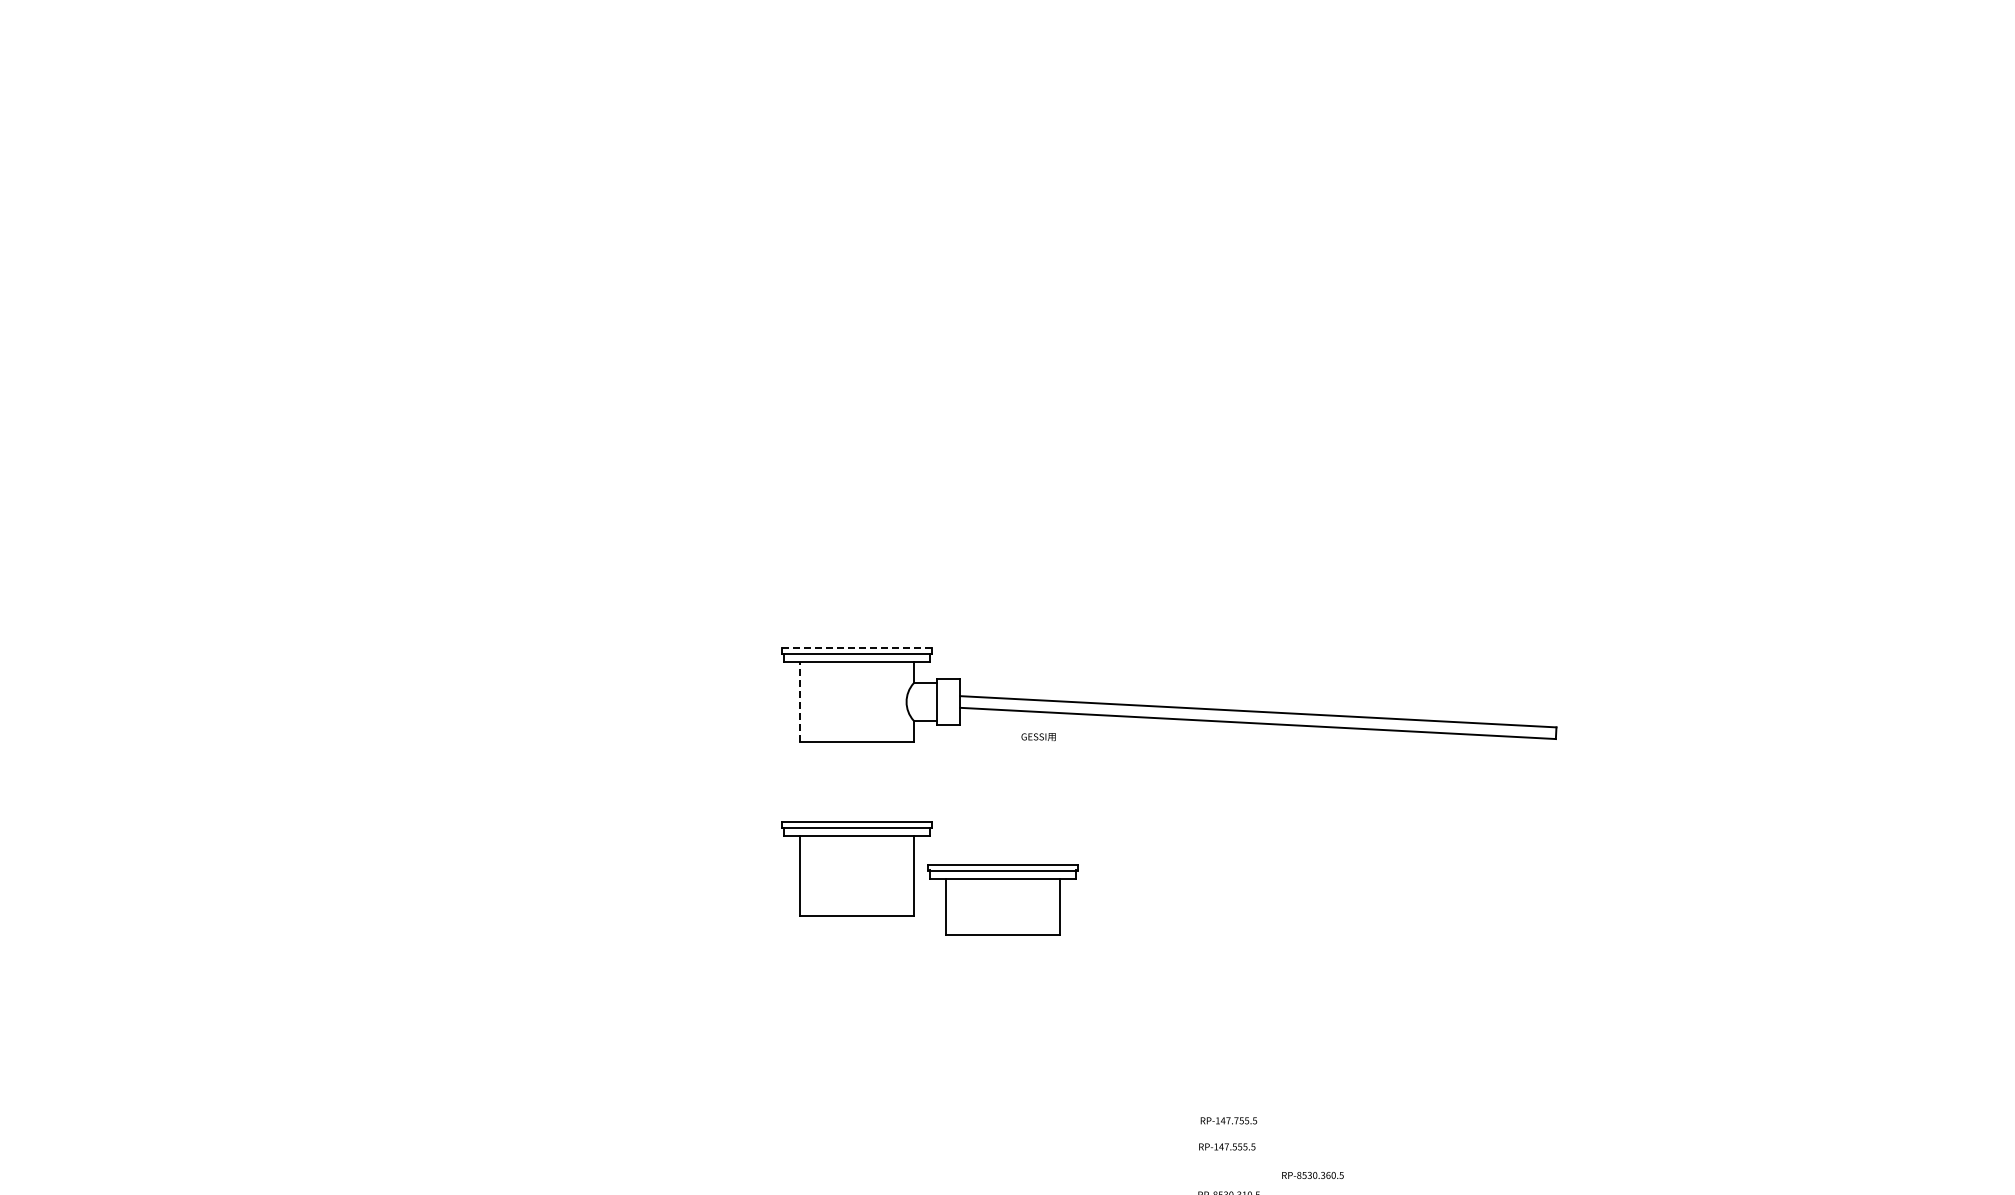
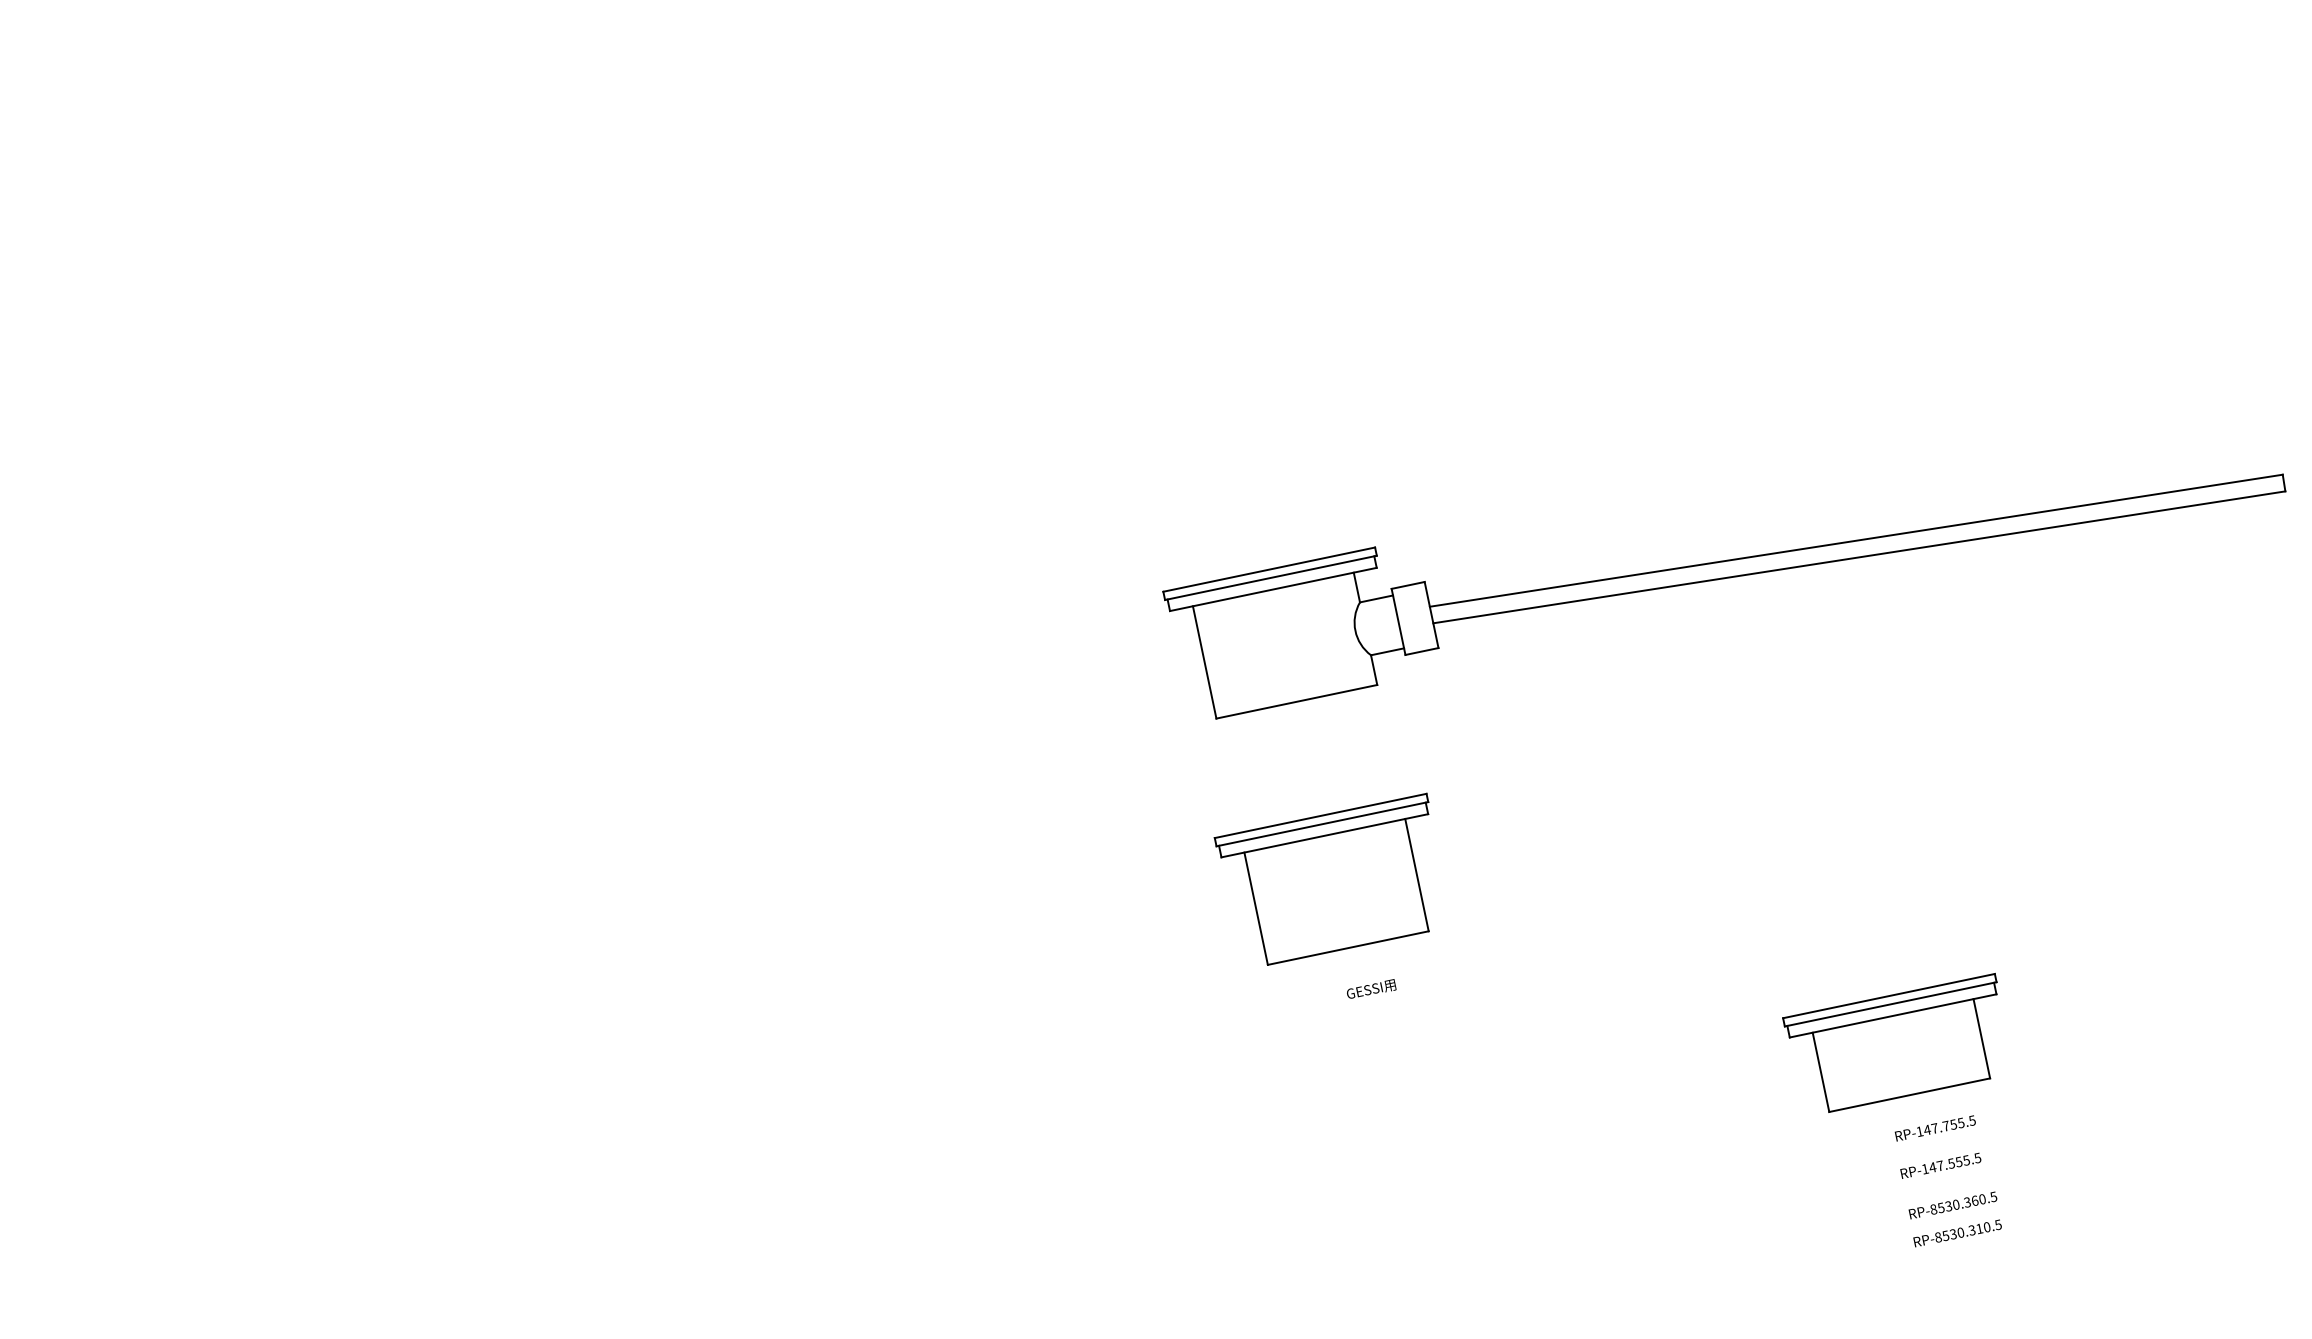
line: (856, 648) -> (1268, 570), dashed -> solid
line: (800, 702) -> (1205, 663), dashed -> solid
text: (1038, 737) -> (1371, 990), moved
part: (1002, 899) -> (1898, 1045), moved
text: (1312, 1175) -> (1952, 1205), moved

